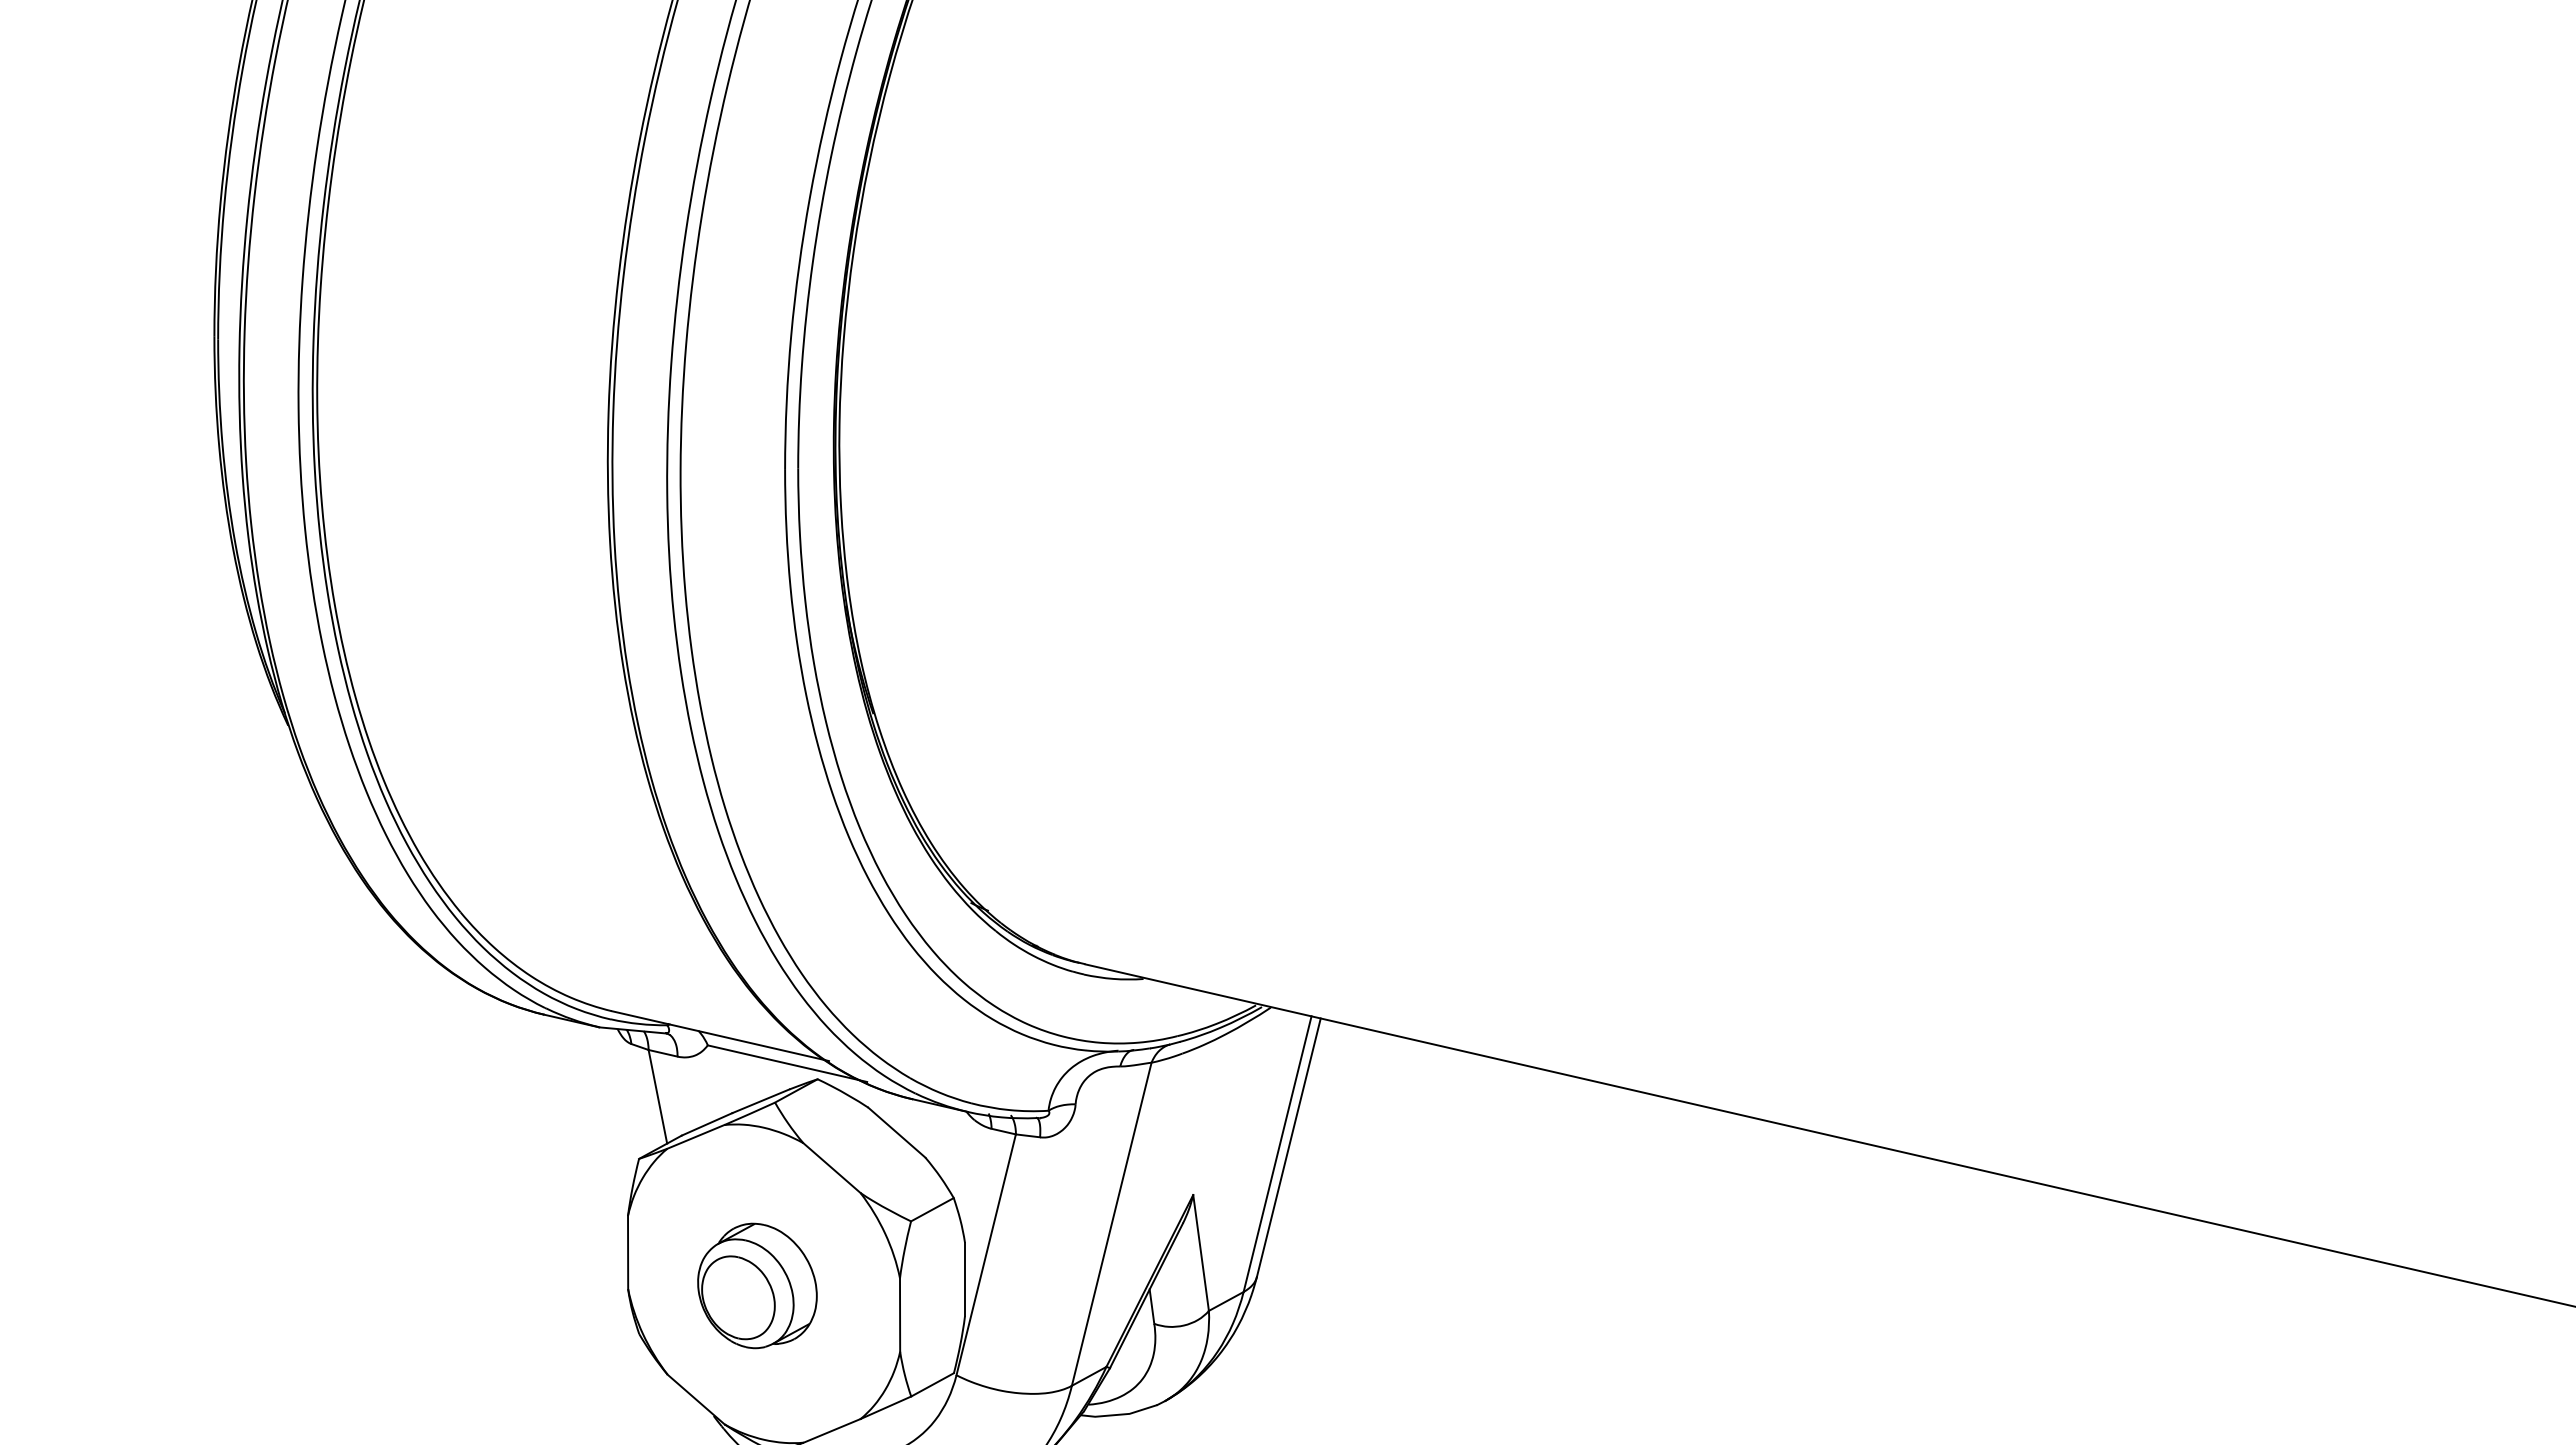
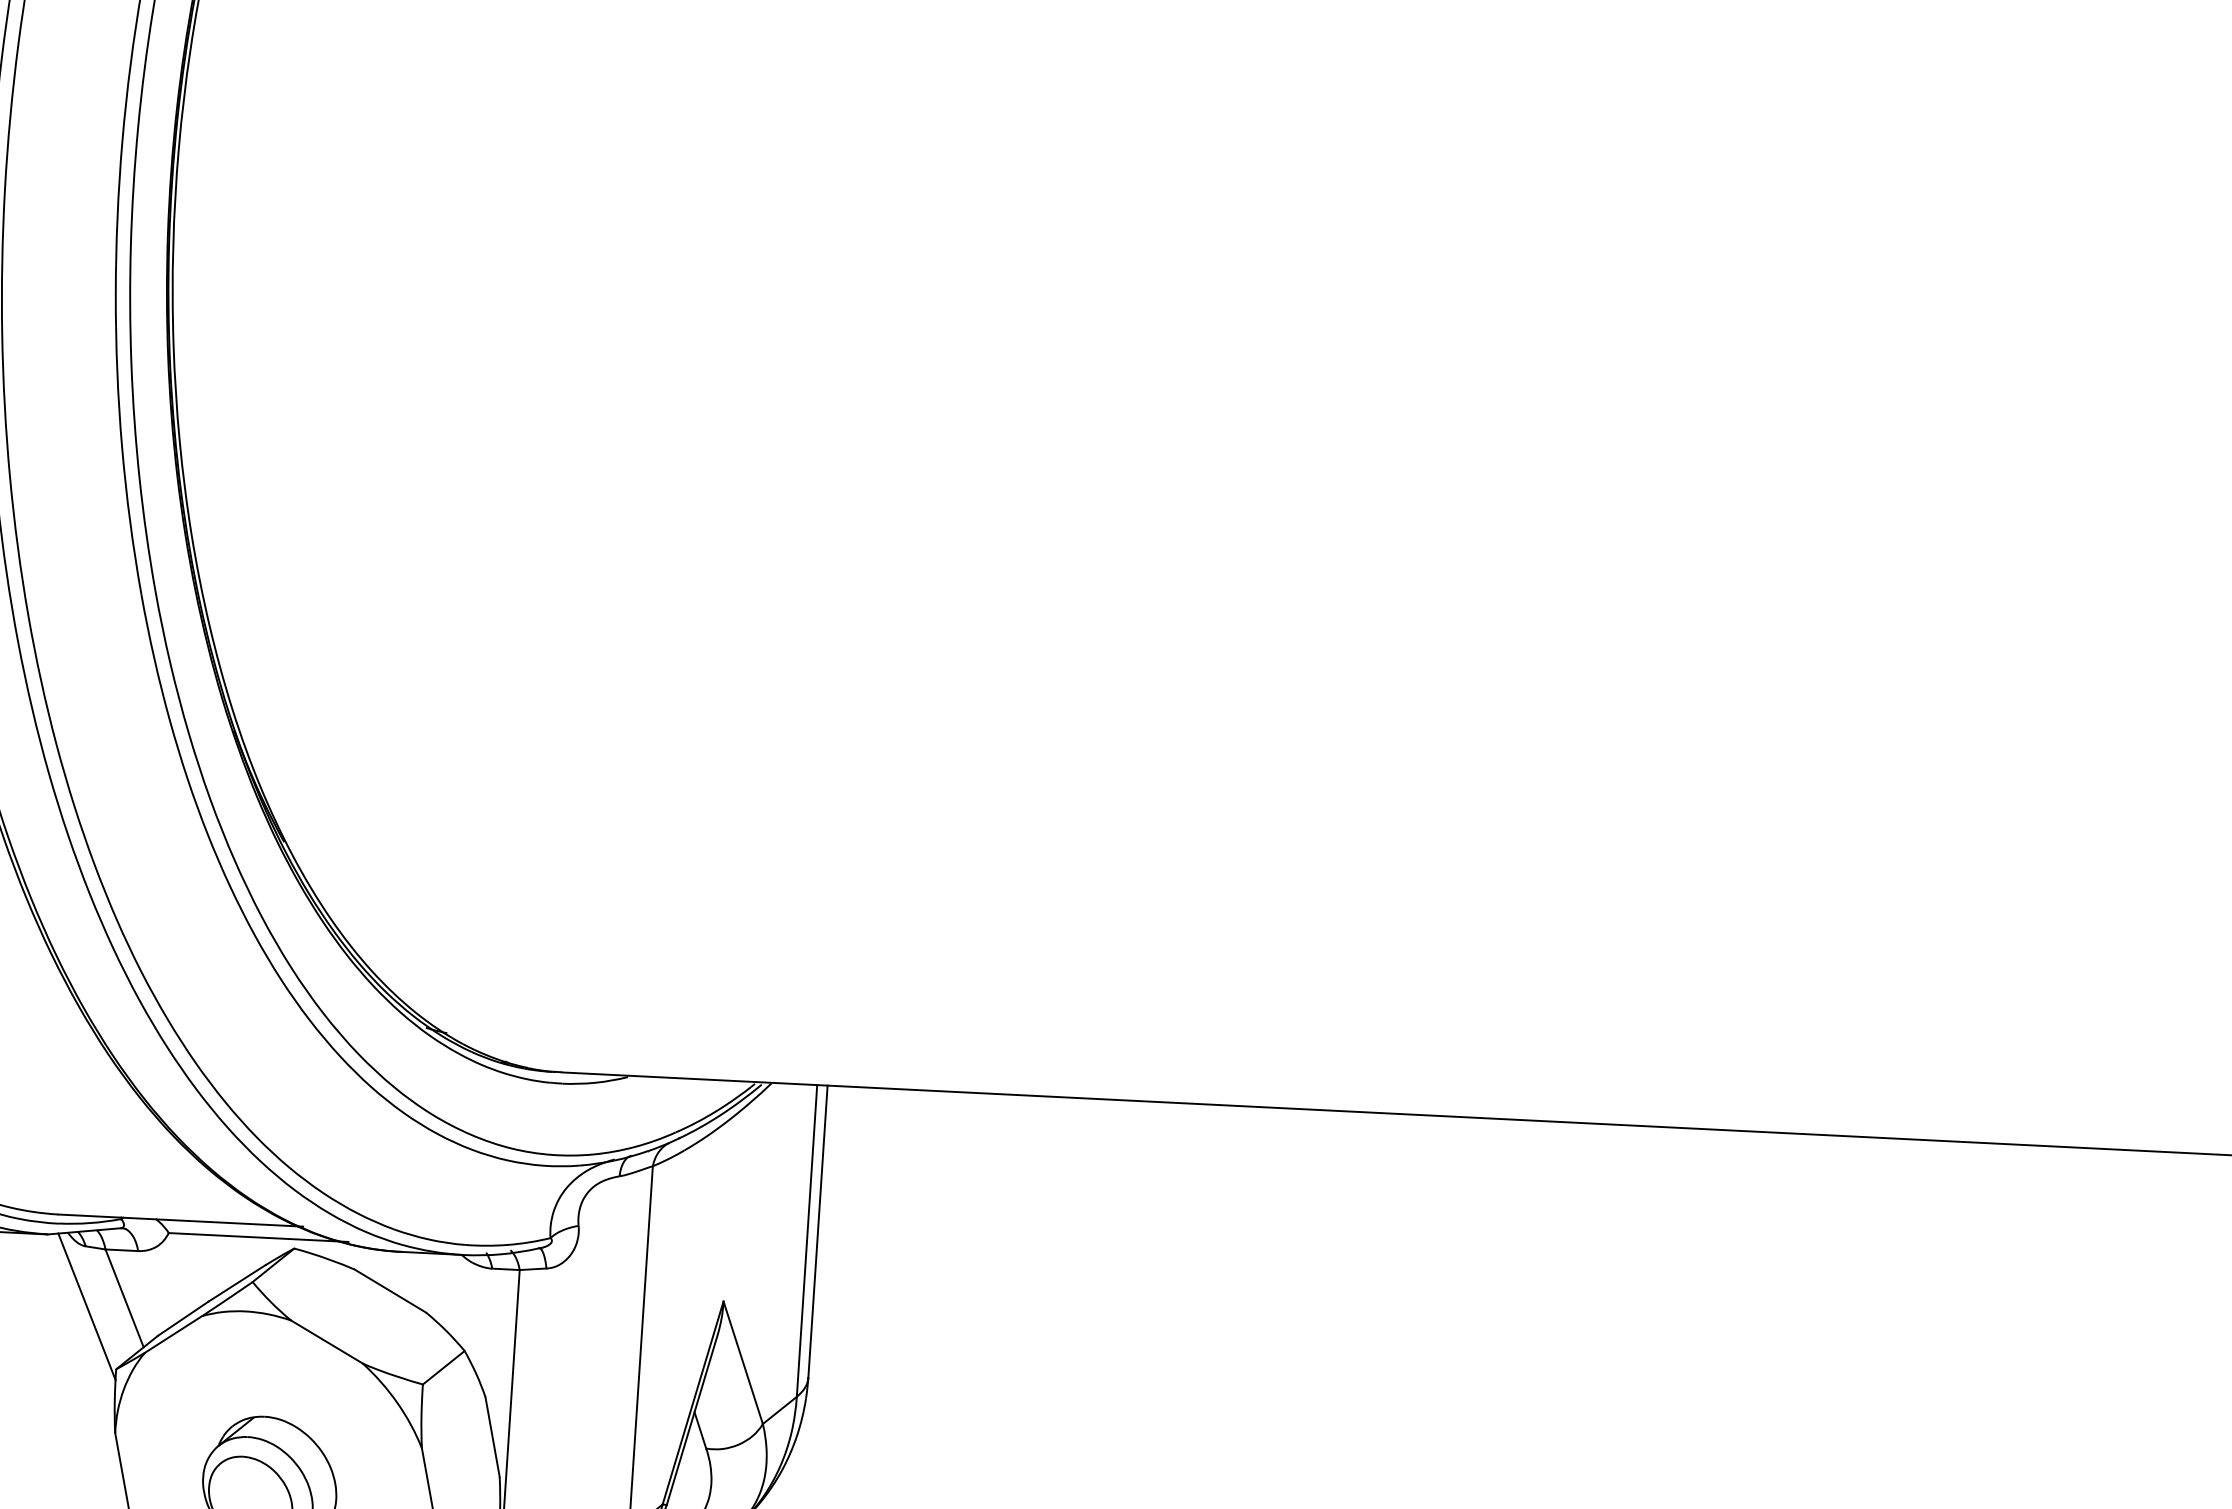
line: (622, 1098) -> (86, 1307), added

